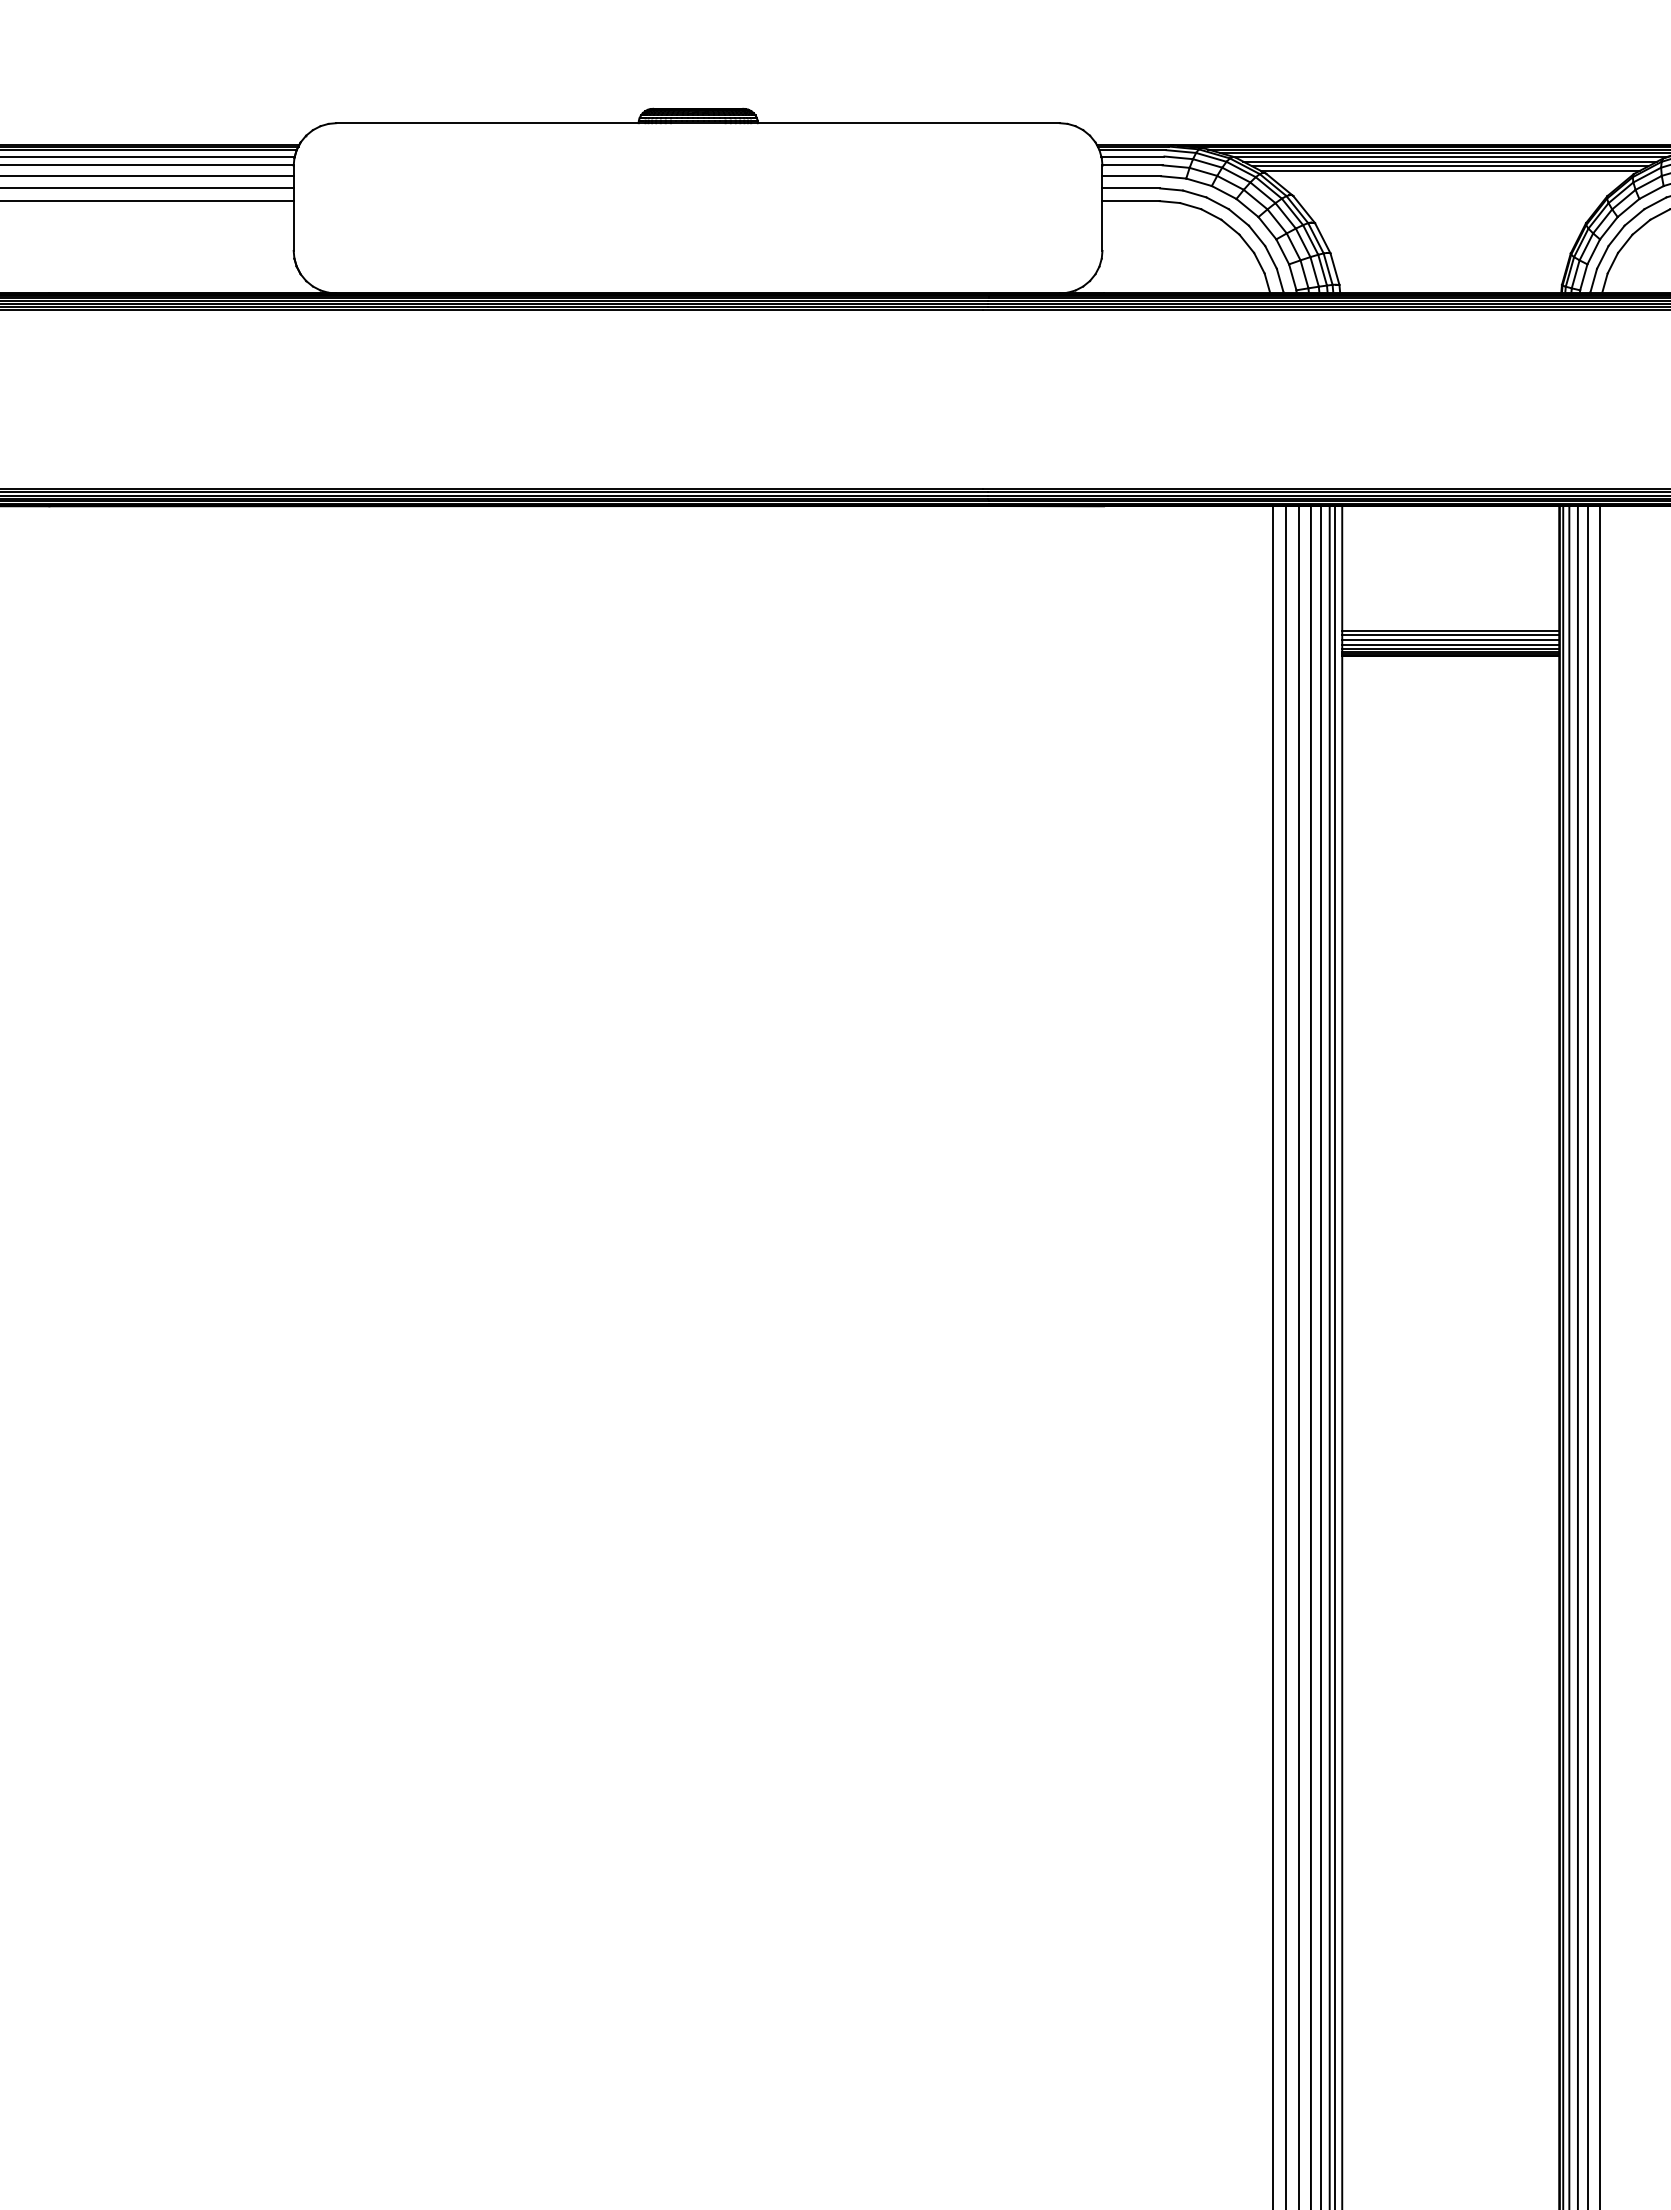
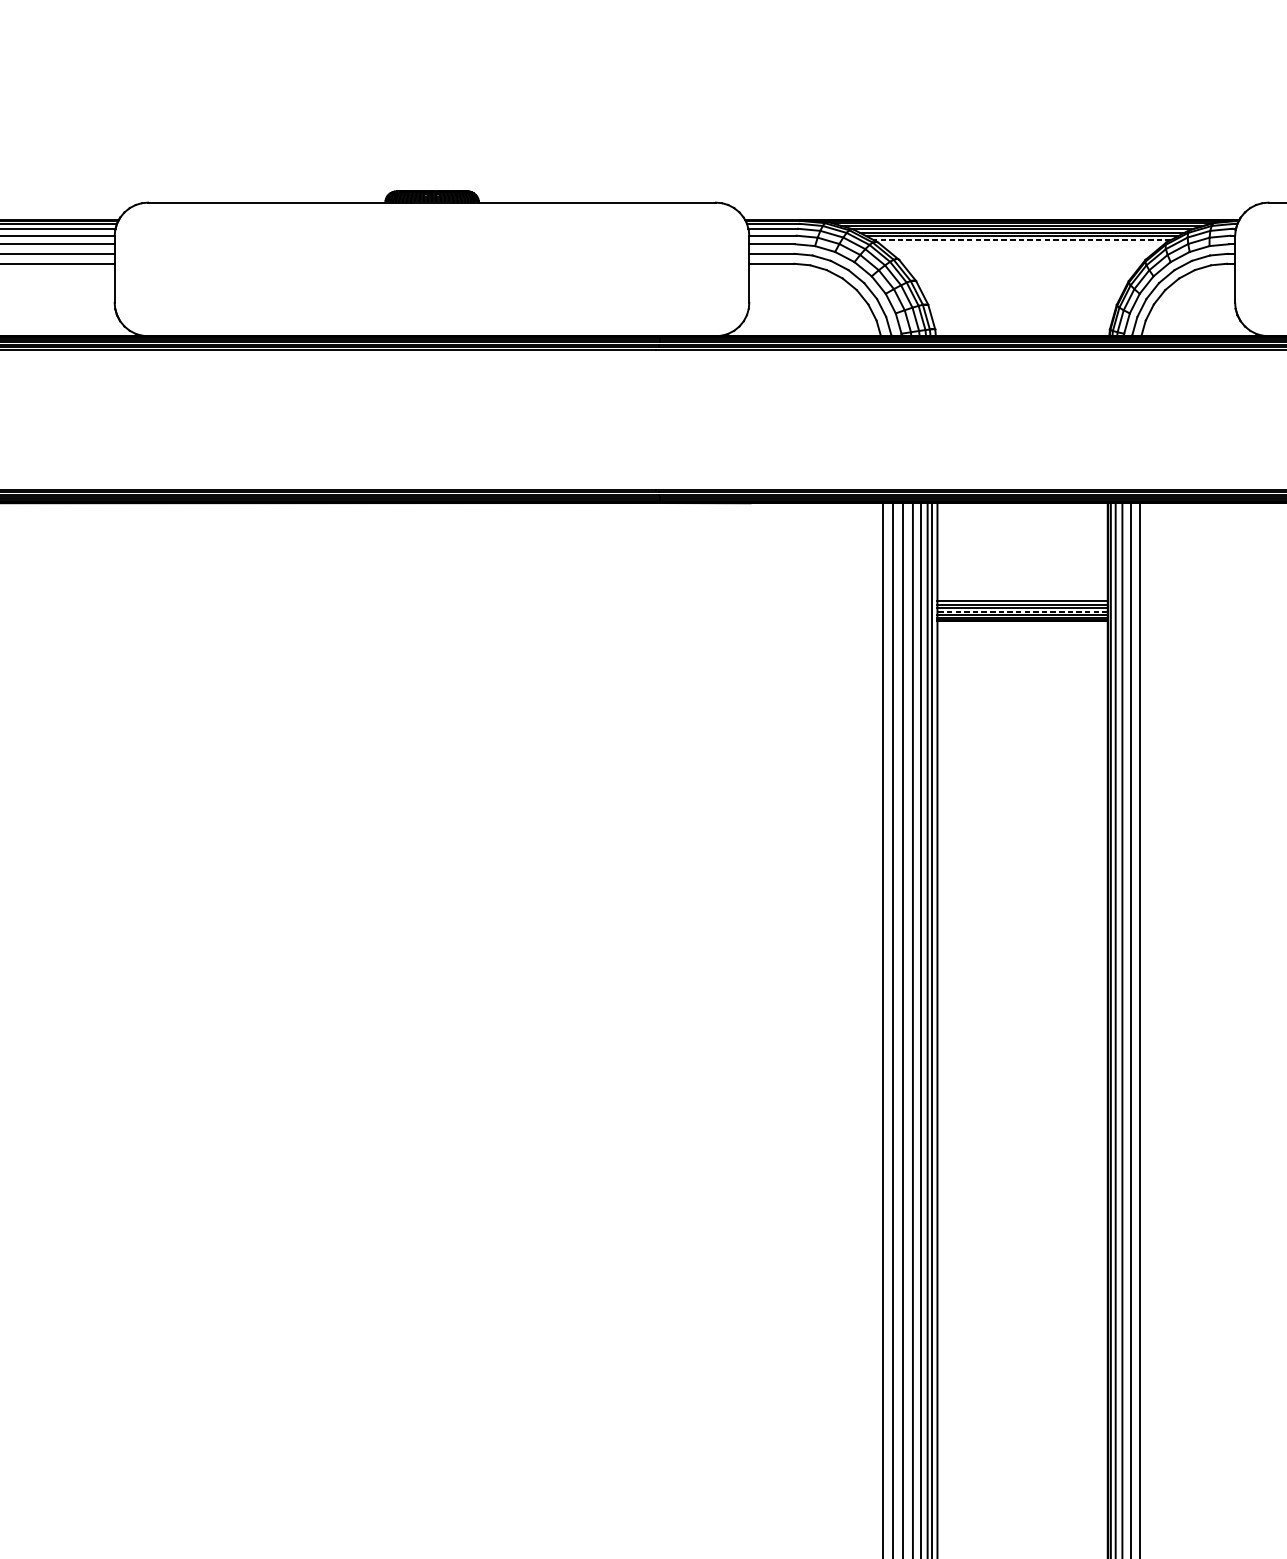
line: (1449, 170) -> (1021, 239), solid -> dashed
line: (1450, 644) -> (1022, 611), solid -> dashed

